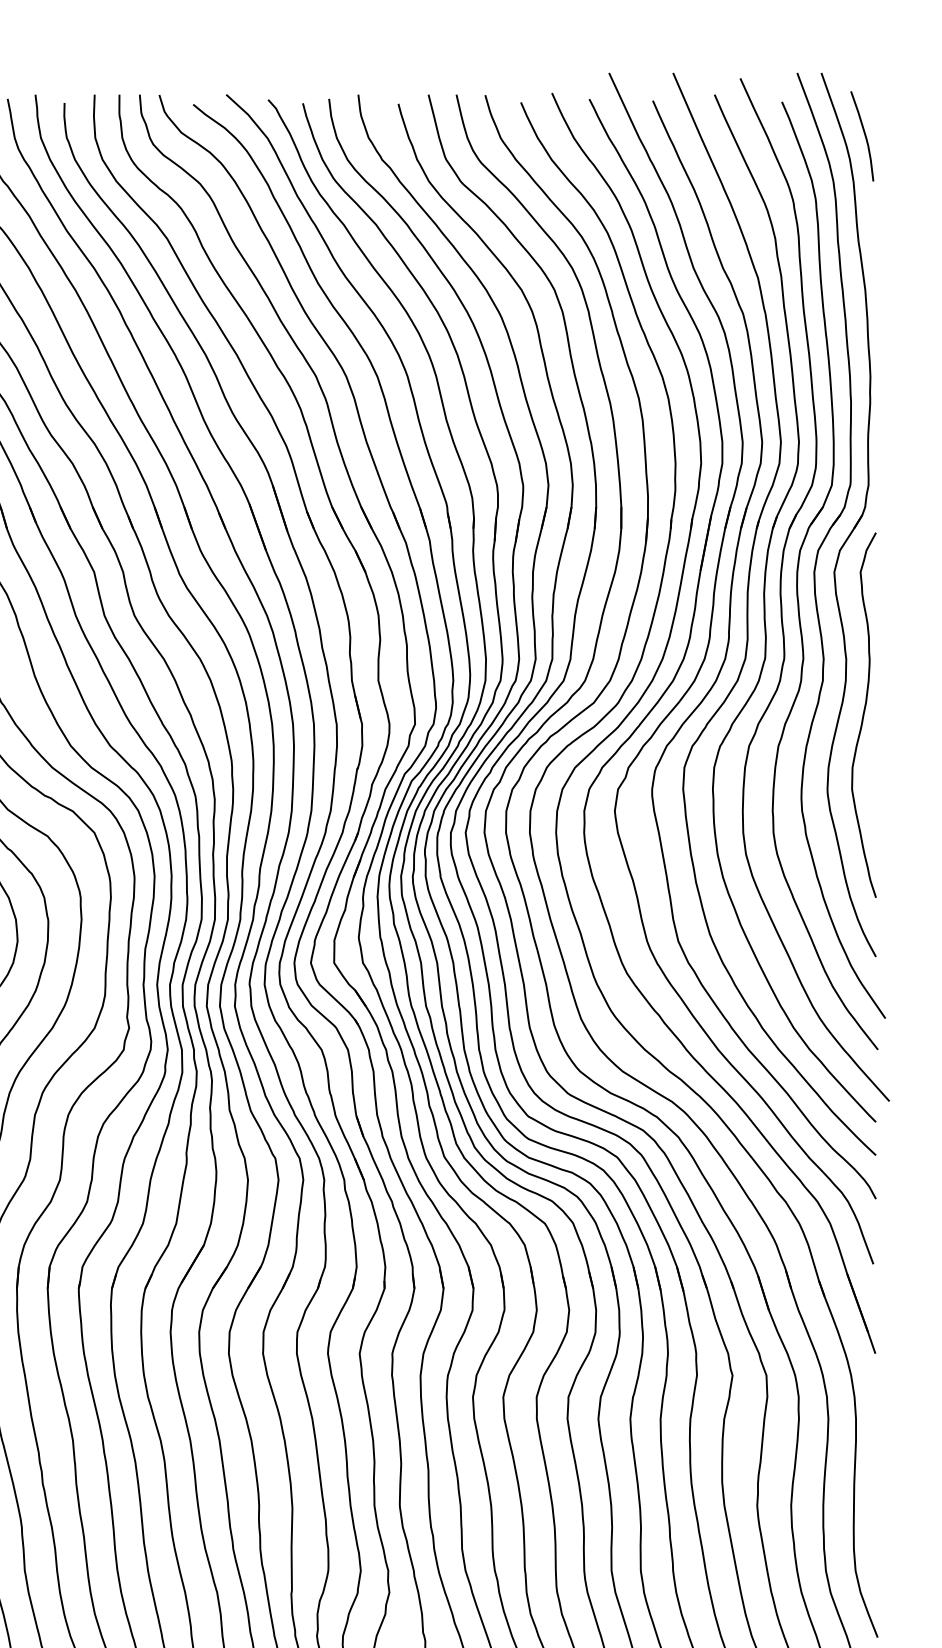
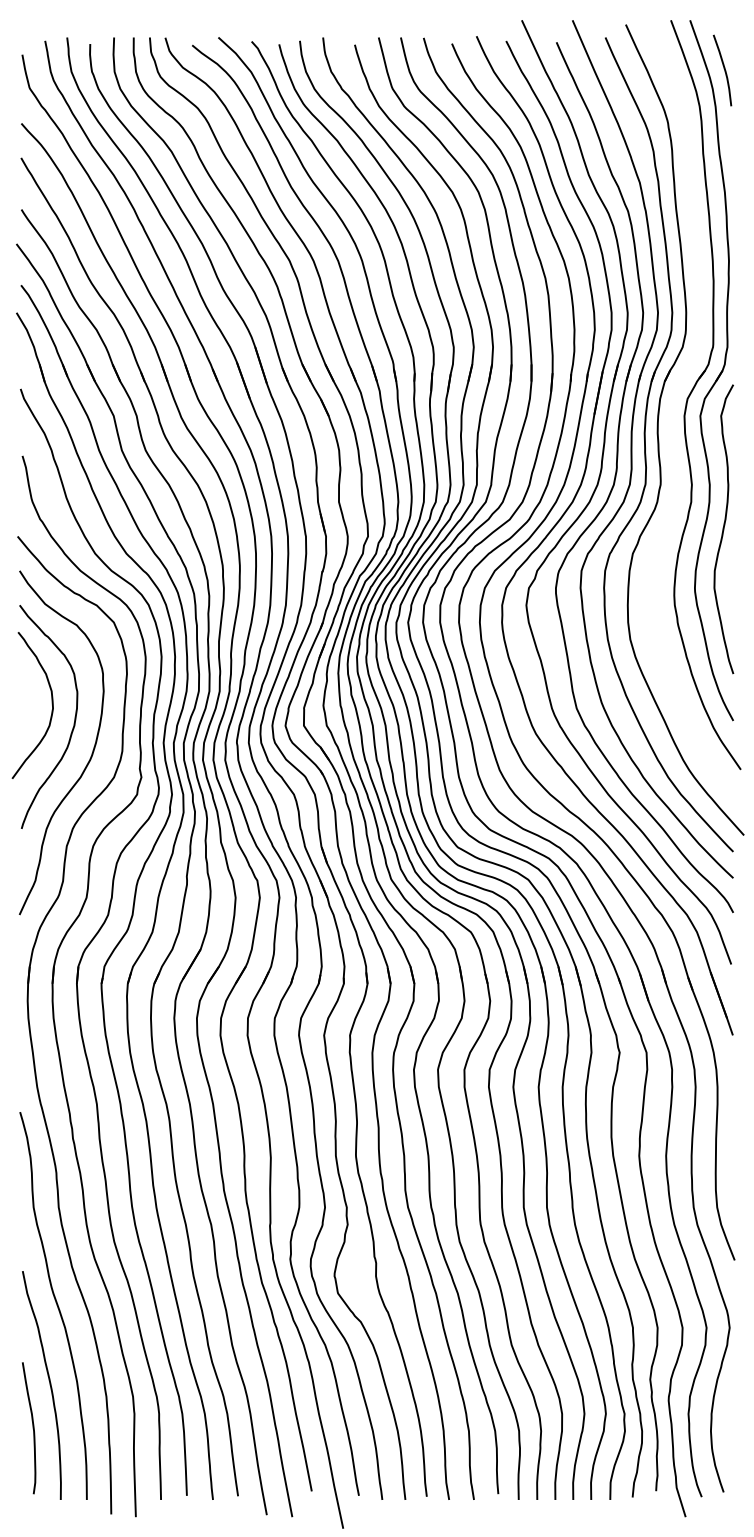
part: (799, 570) -> (672, 414), removed

